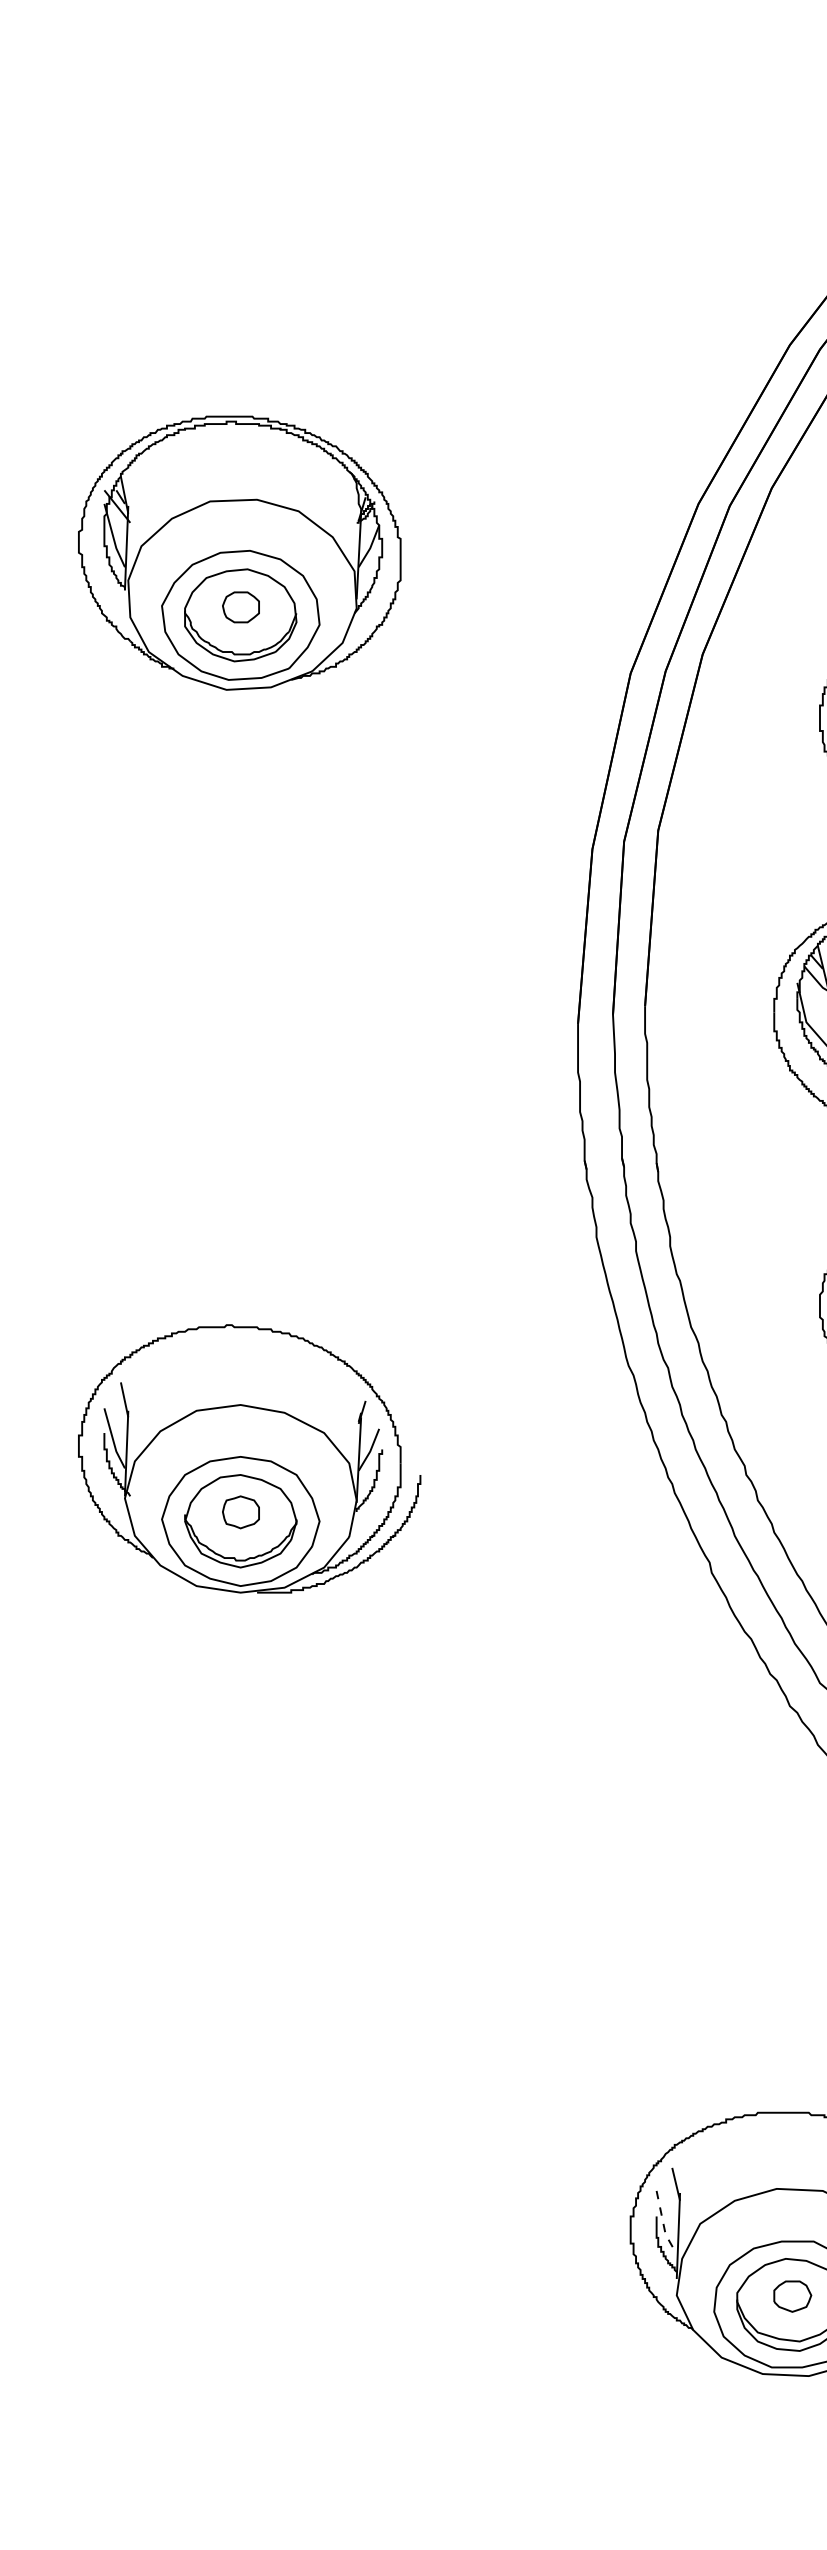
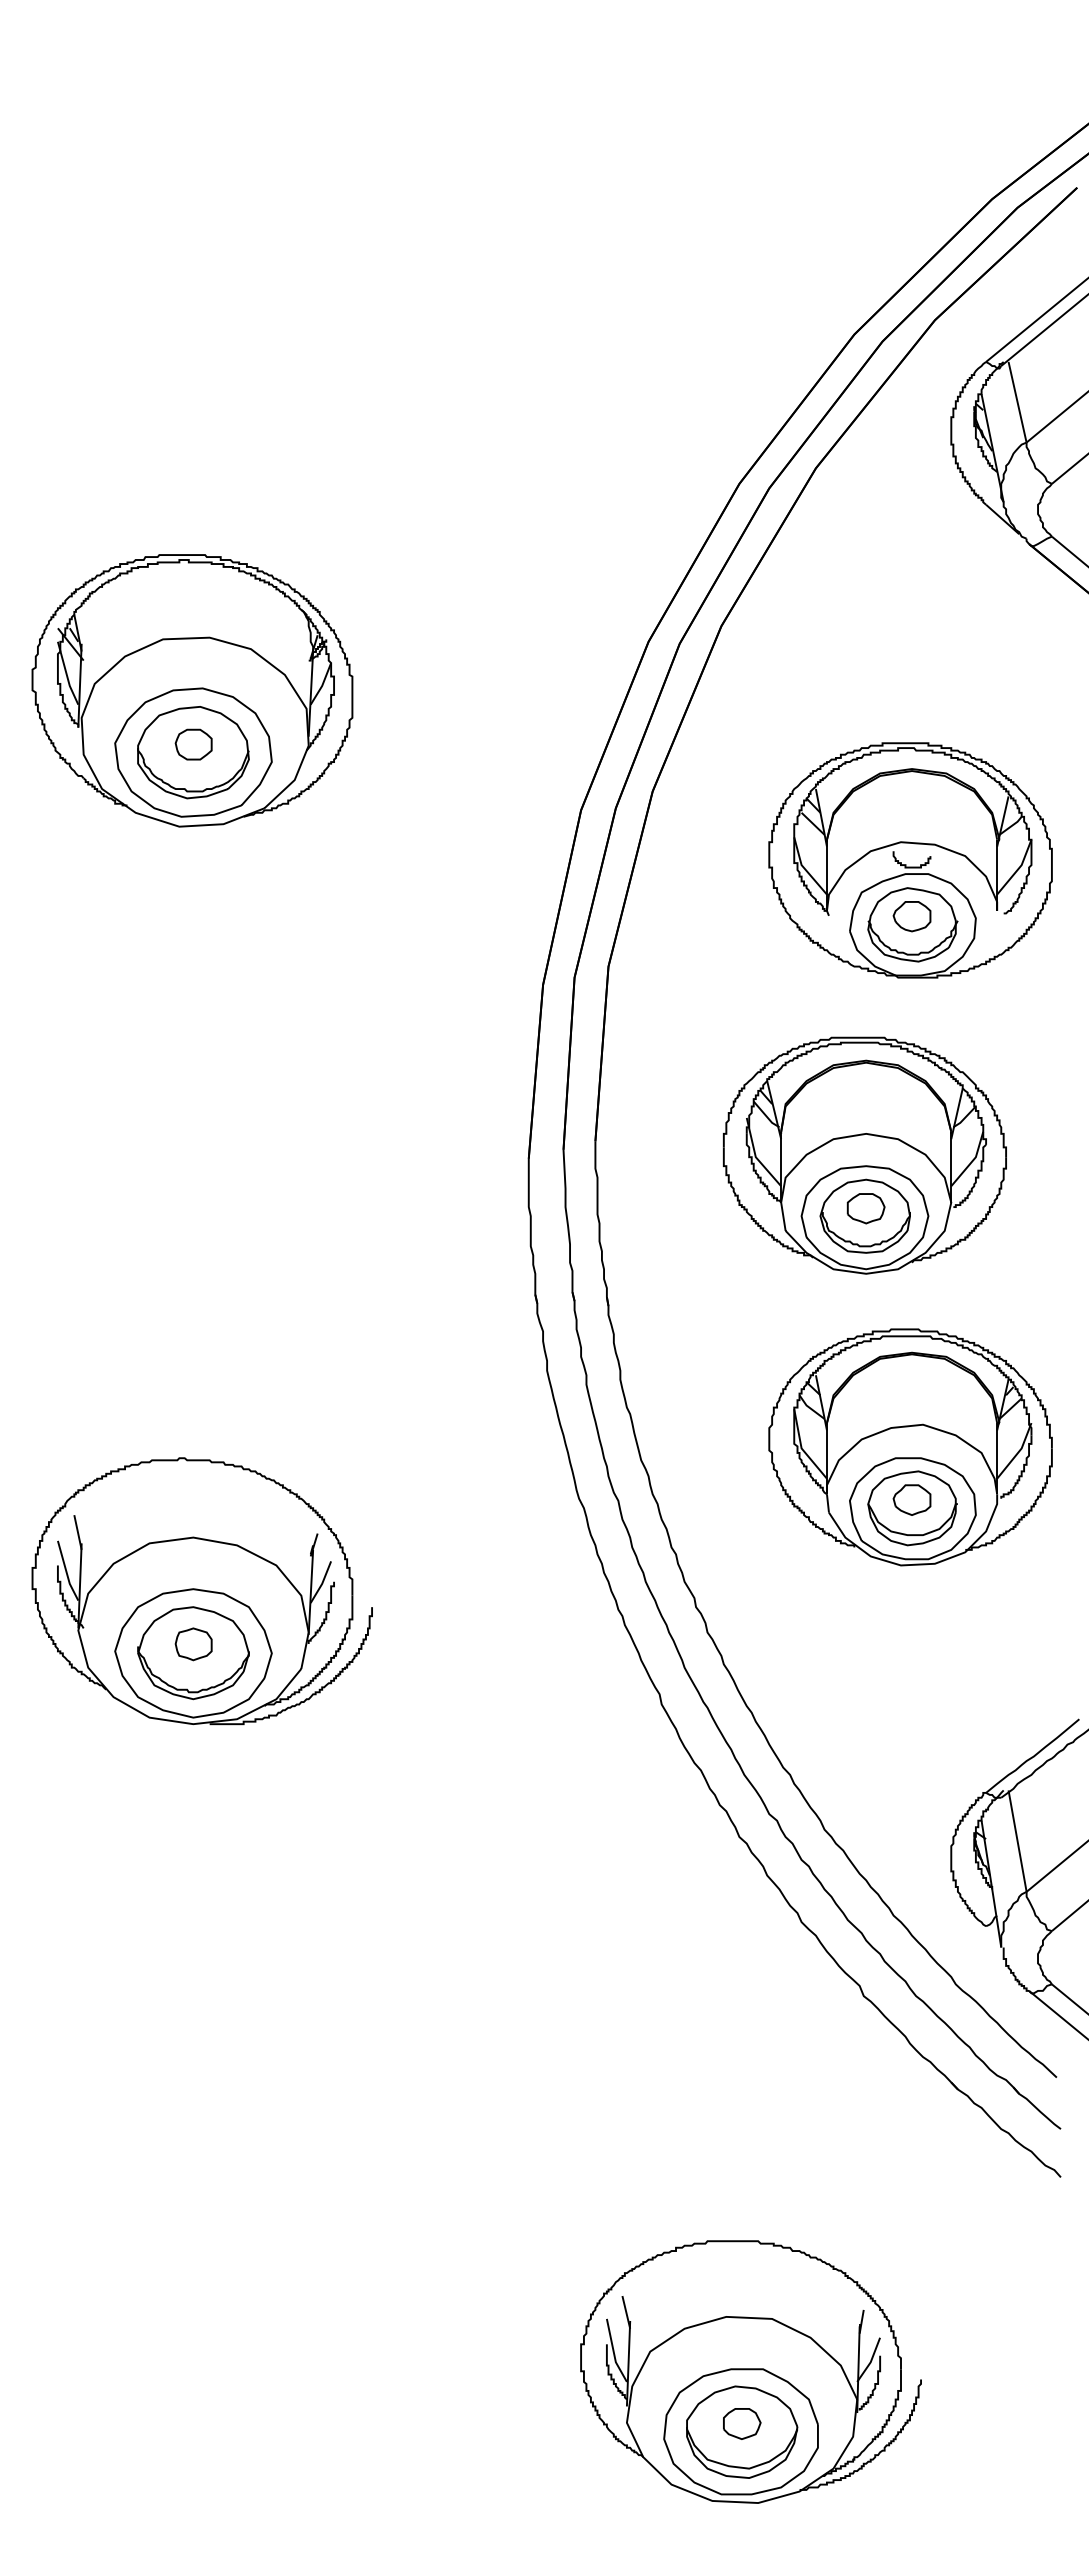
line: (663, 2224) -> (613, 2352), dashed -> solid

